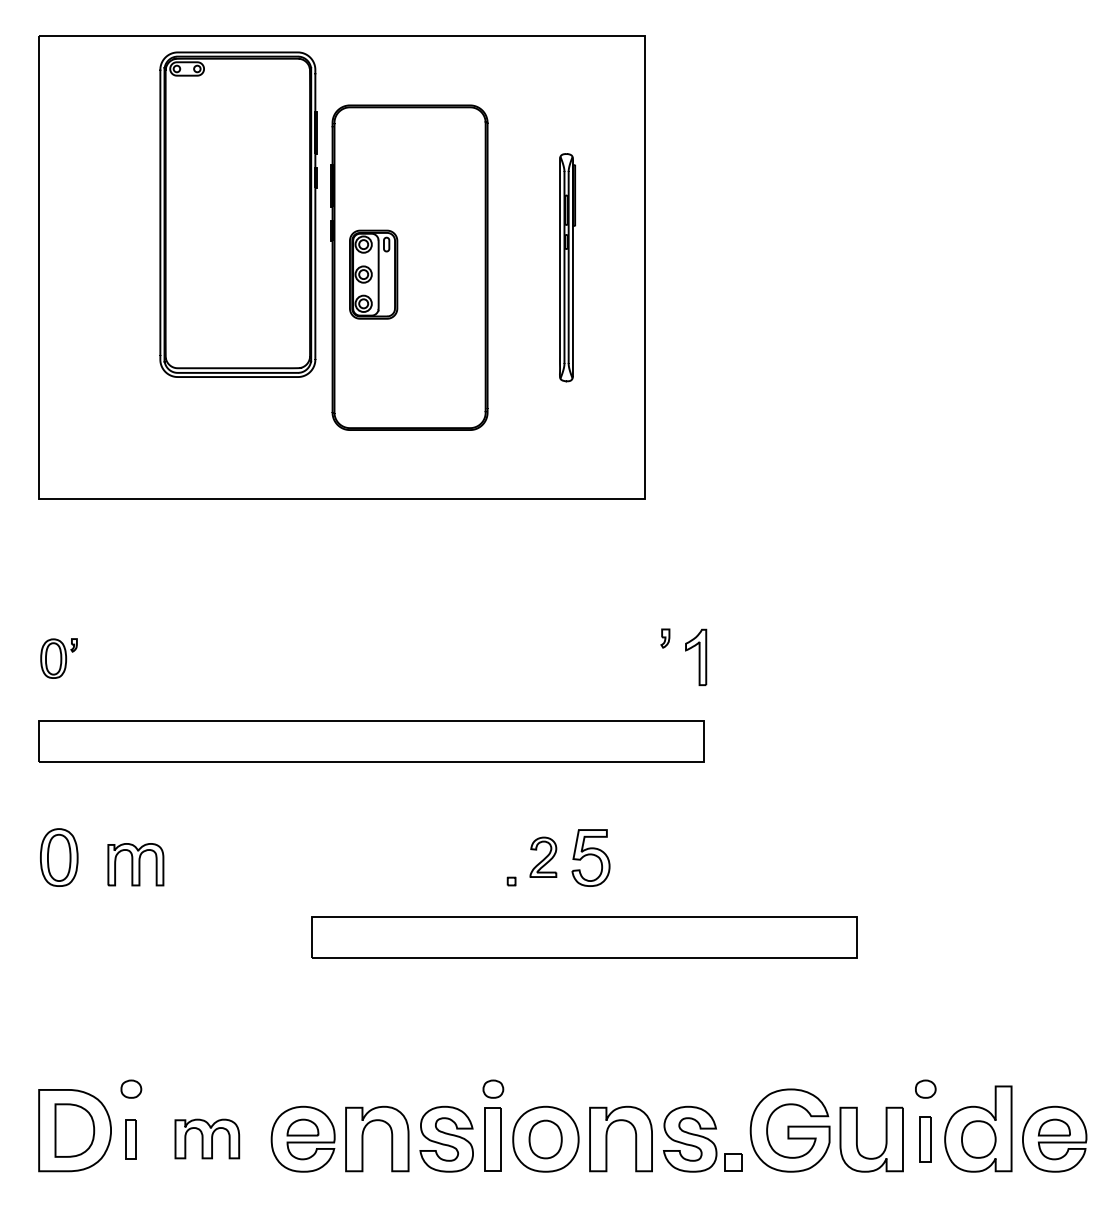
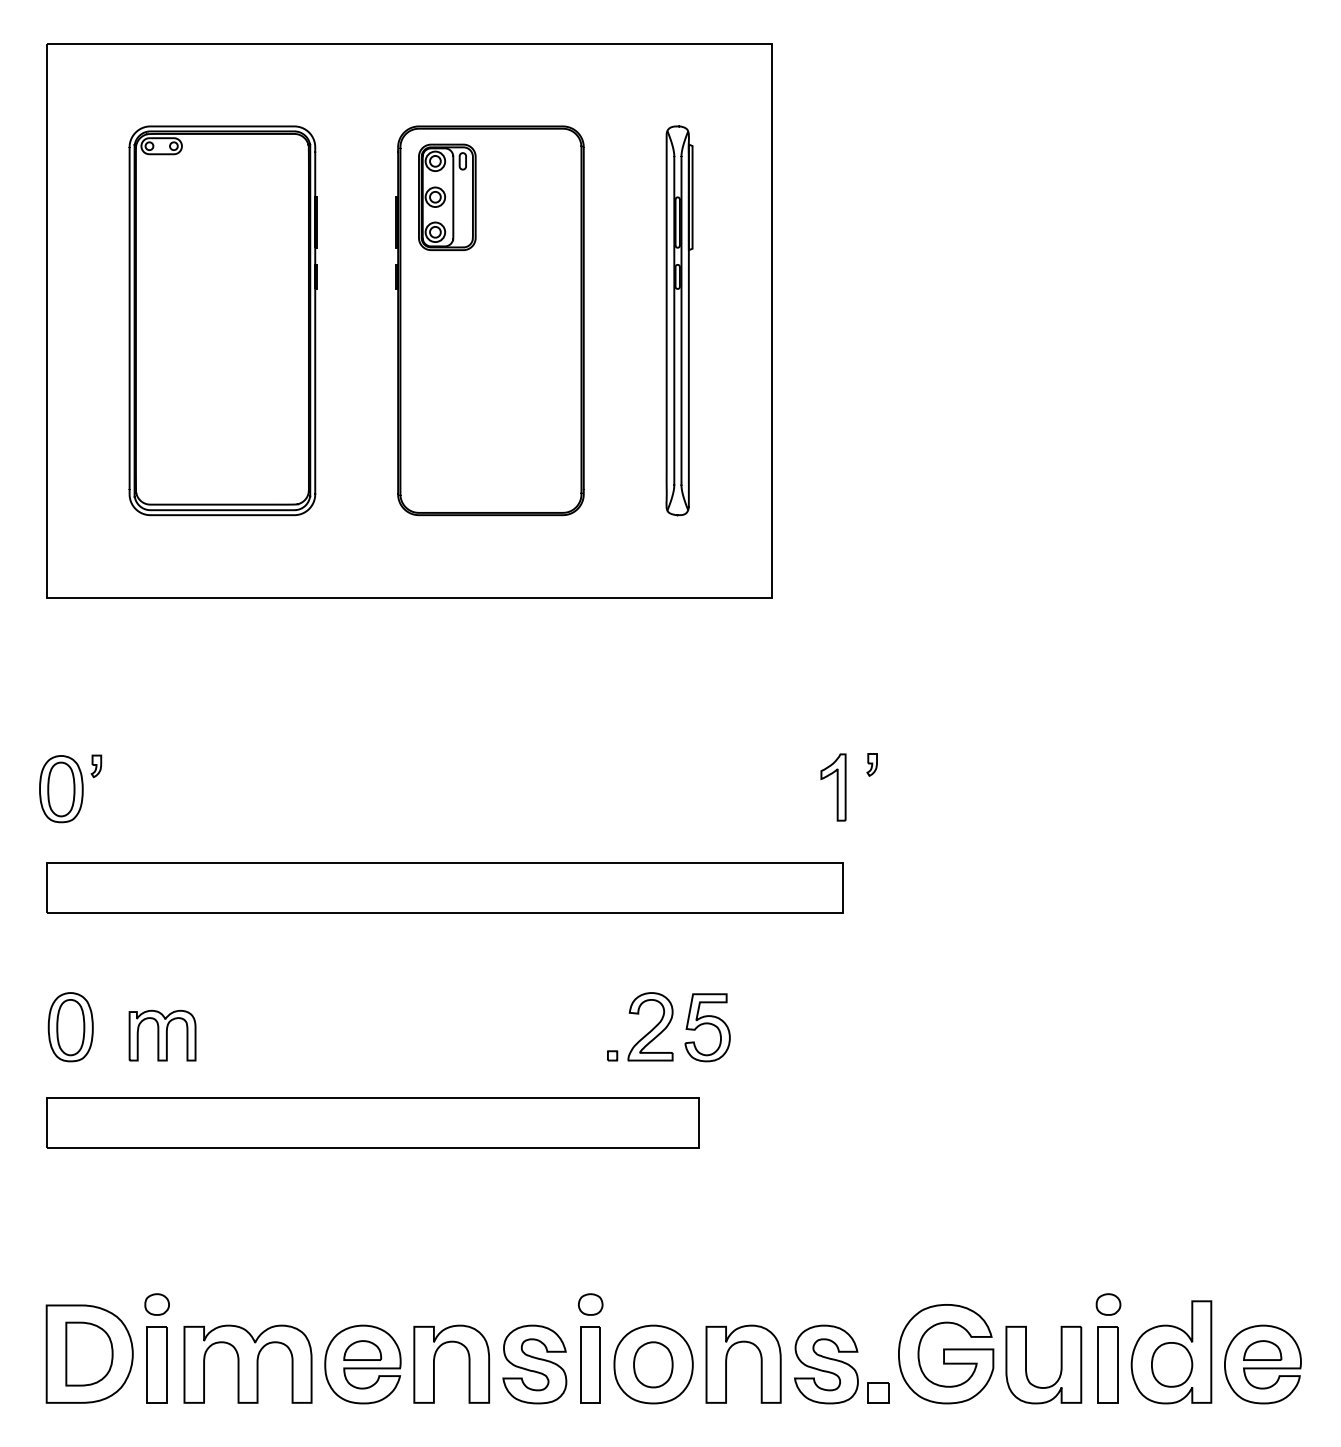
part: (238, 214) -> (223, 320), moved
part: (567, 267) -> (679, 320), size x1.43
part: (373, 274) -> (447, 197), moved
part: (665, 638) -> (872, 764), moved
part: (58, 658) -> (69, 788), size x1.43
part: (543, 857) -> (650, 1027), size x1.43
part: (584, 937) -> (372, 1122), moved
part: (207, 1138) -> (248, 1363), size x1.67
part: (130, 1139) -> (156, 1364), size x1.67
part: (925, 1139) -> (1108, 1364), size x1.43

